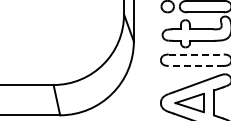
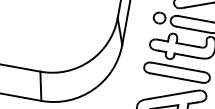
line: (196, 54) -> (178, 67), dashed -> solid
line: (196, 65) -> (176, 77), dashed -> solid

